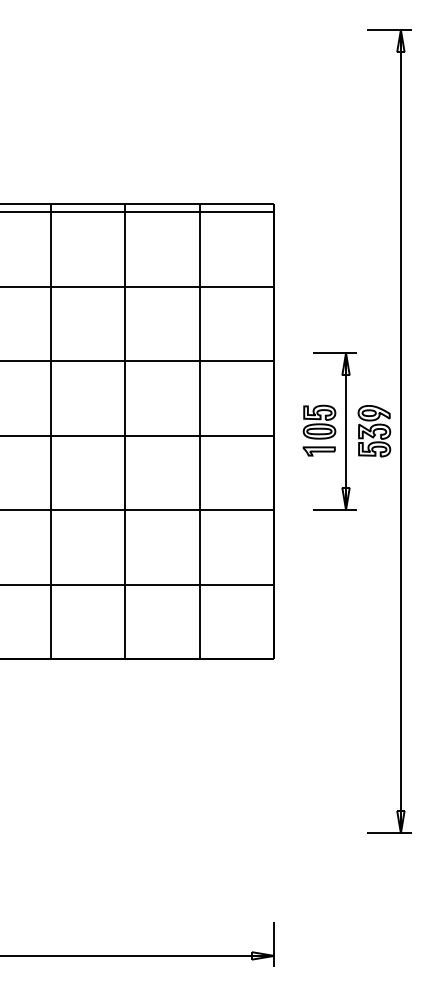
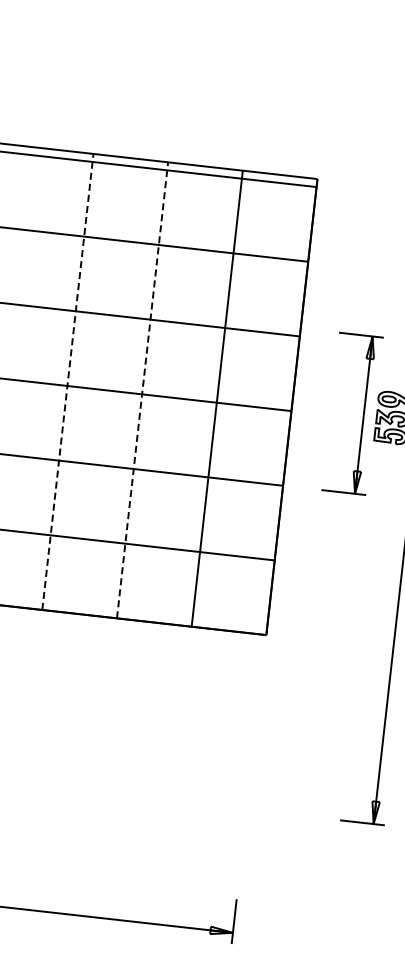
part: (319, 430) -> (337, 411), removed
line: (50, 431) -> (67, 381), solid -> dashed
line: (125, 431) -> (142, 390), solid -> dashed

